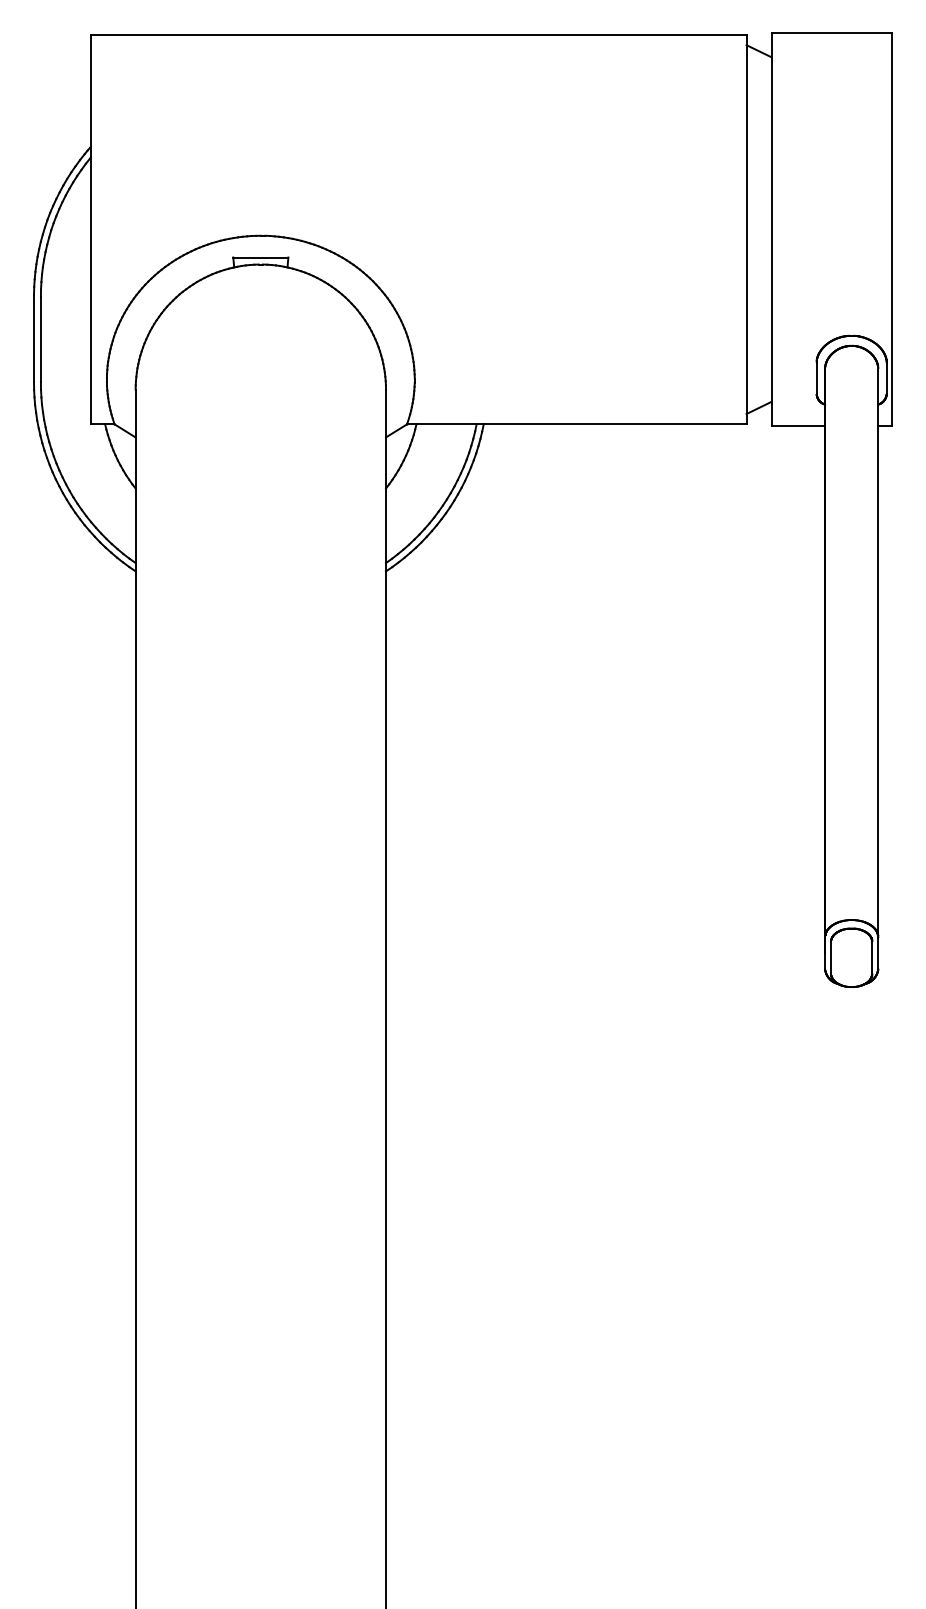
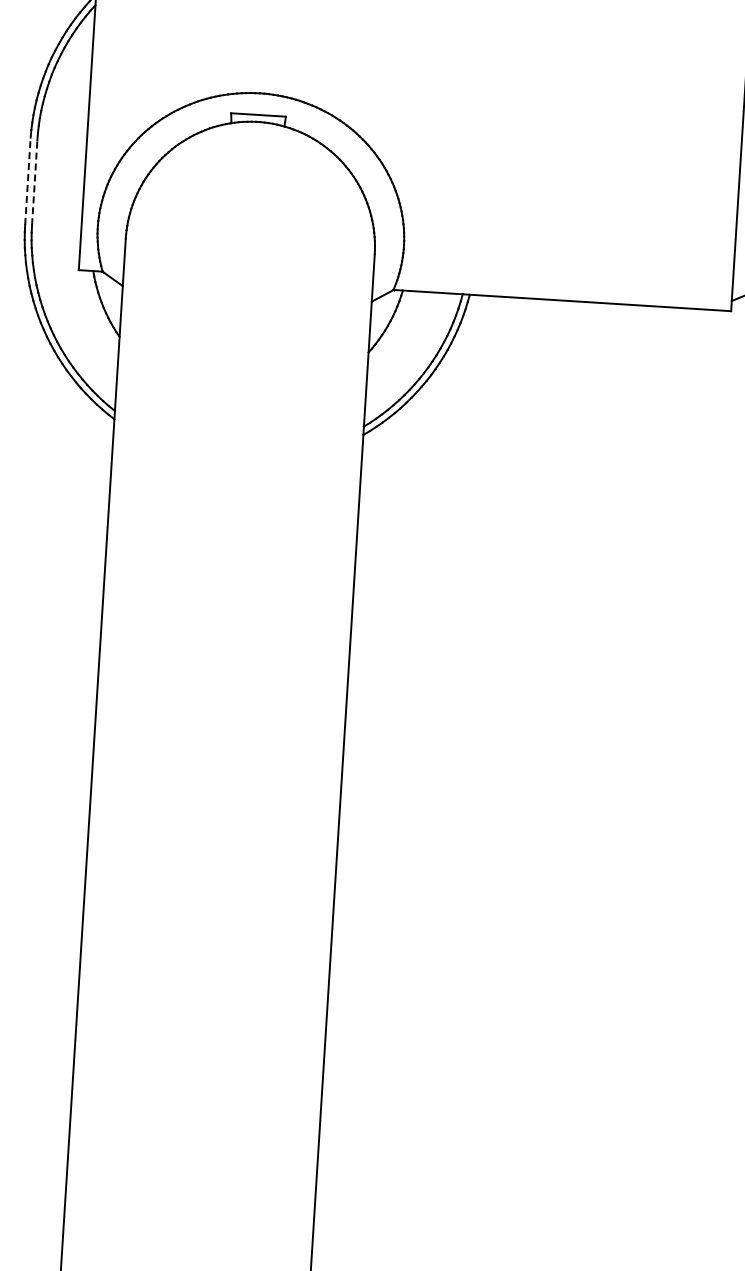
line: (34, 338) -> (28, 181), solid -> dashed
line: (40, 339) -> (34, 182), solid -> dashed

